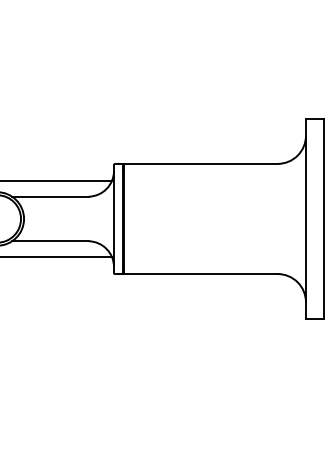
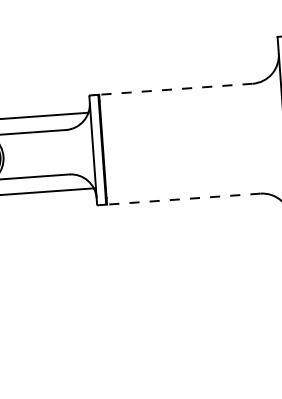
line: (200, 163) -> (175, 88), solid -> dashed
line: (200, 274) -> (183, 199), solid -> dashed

